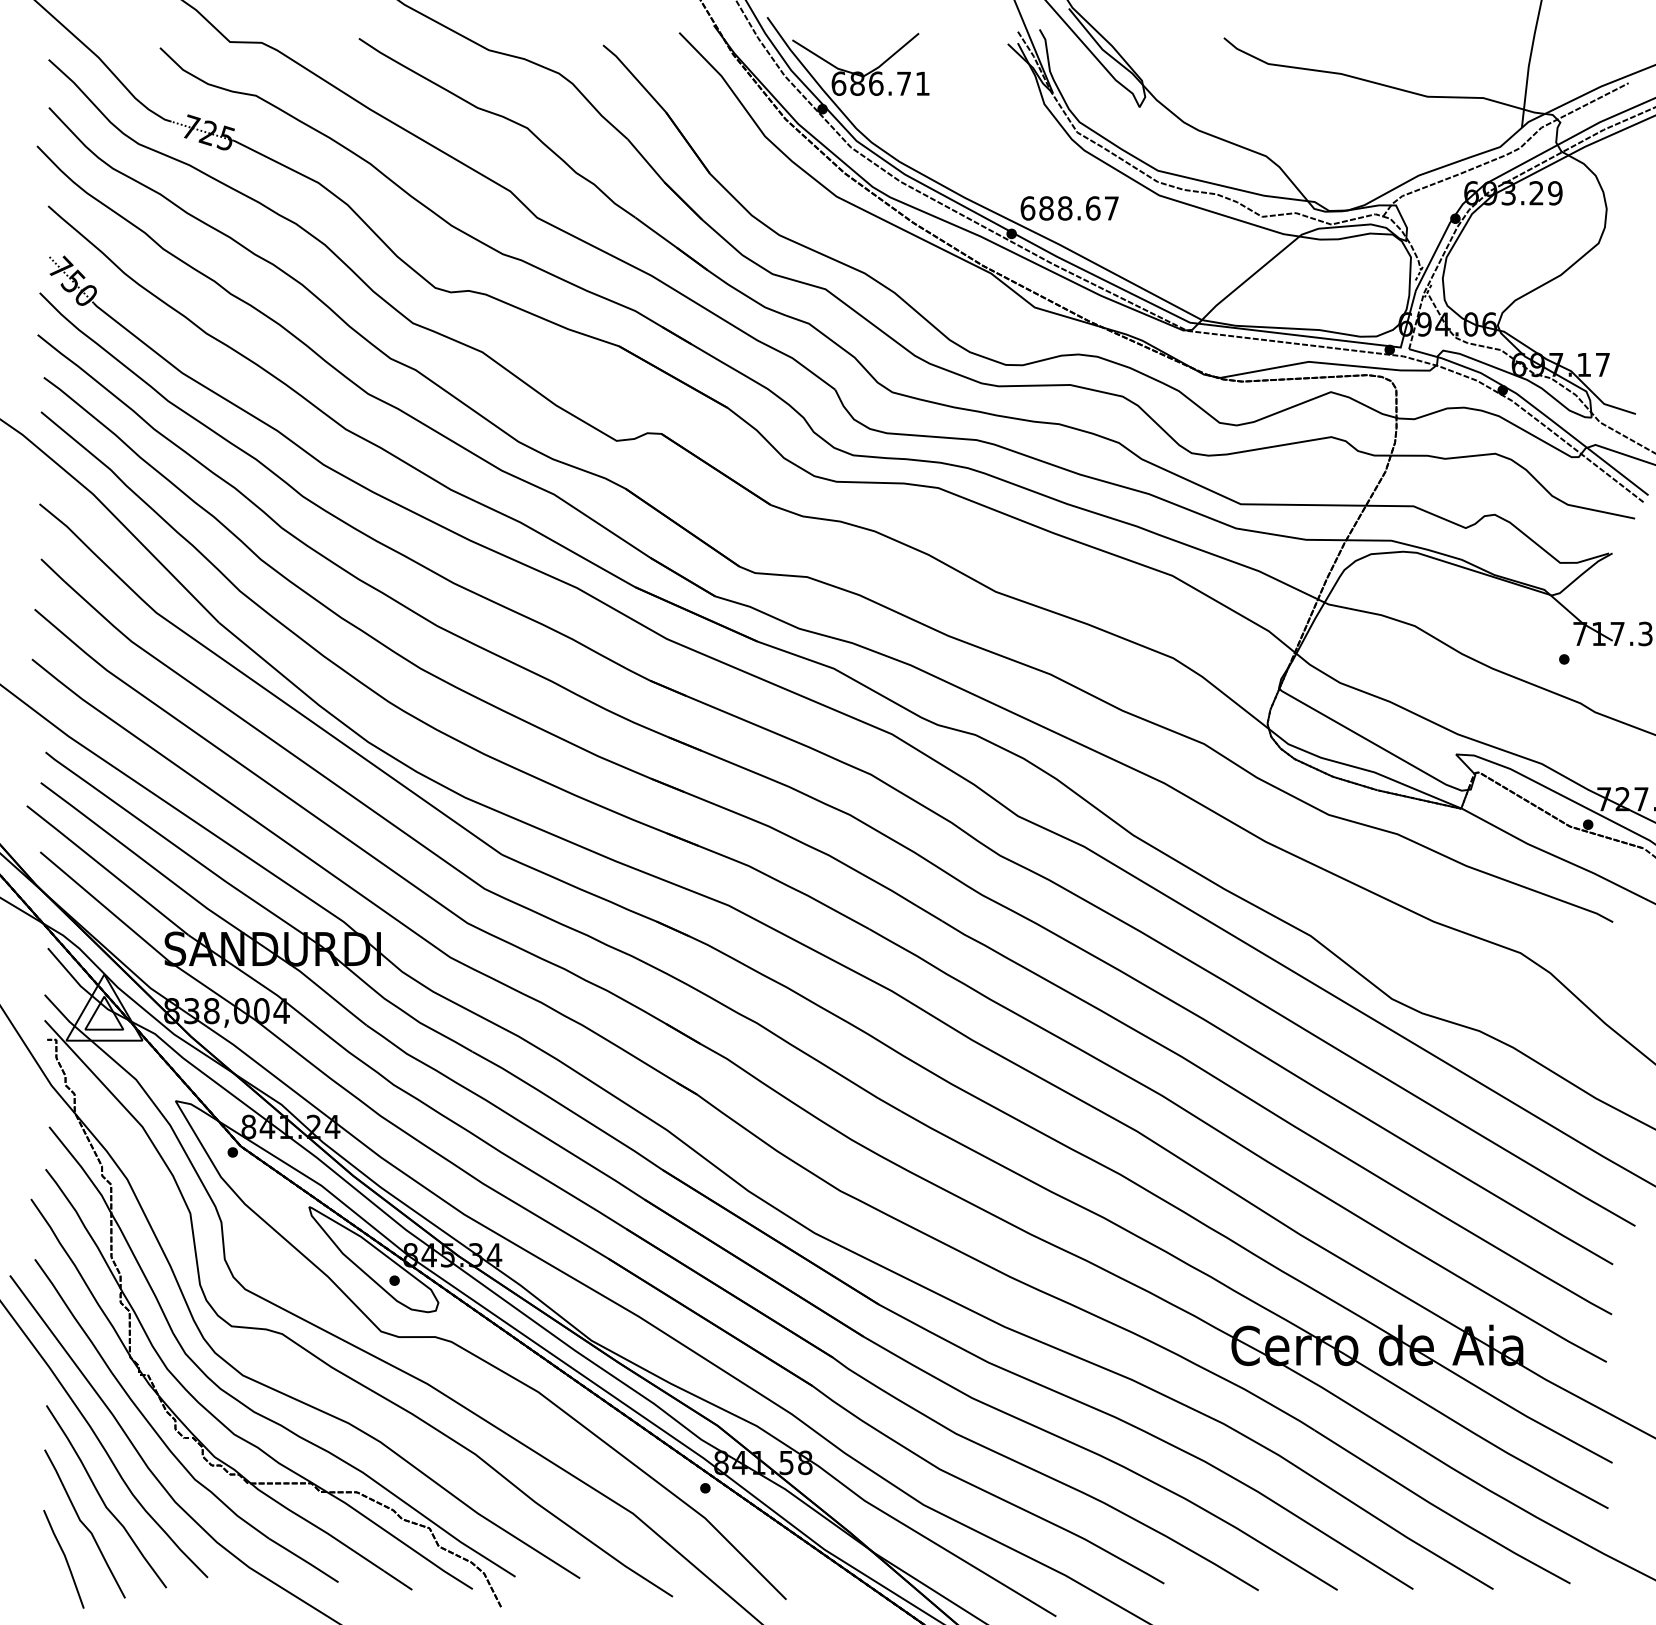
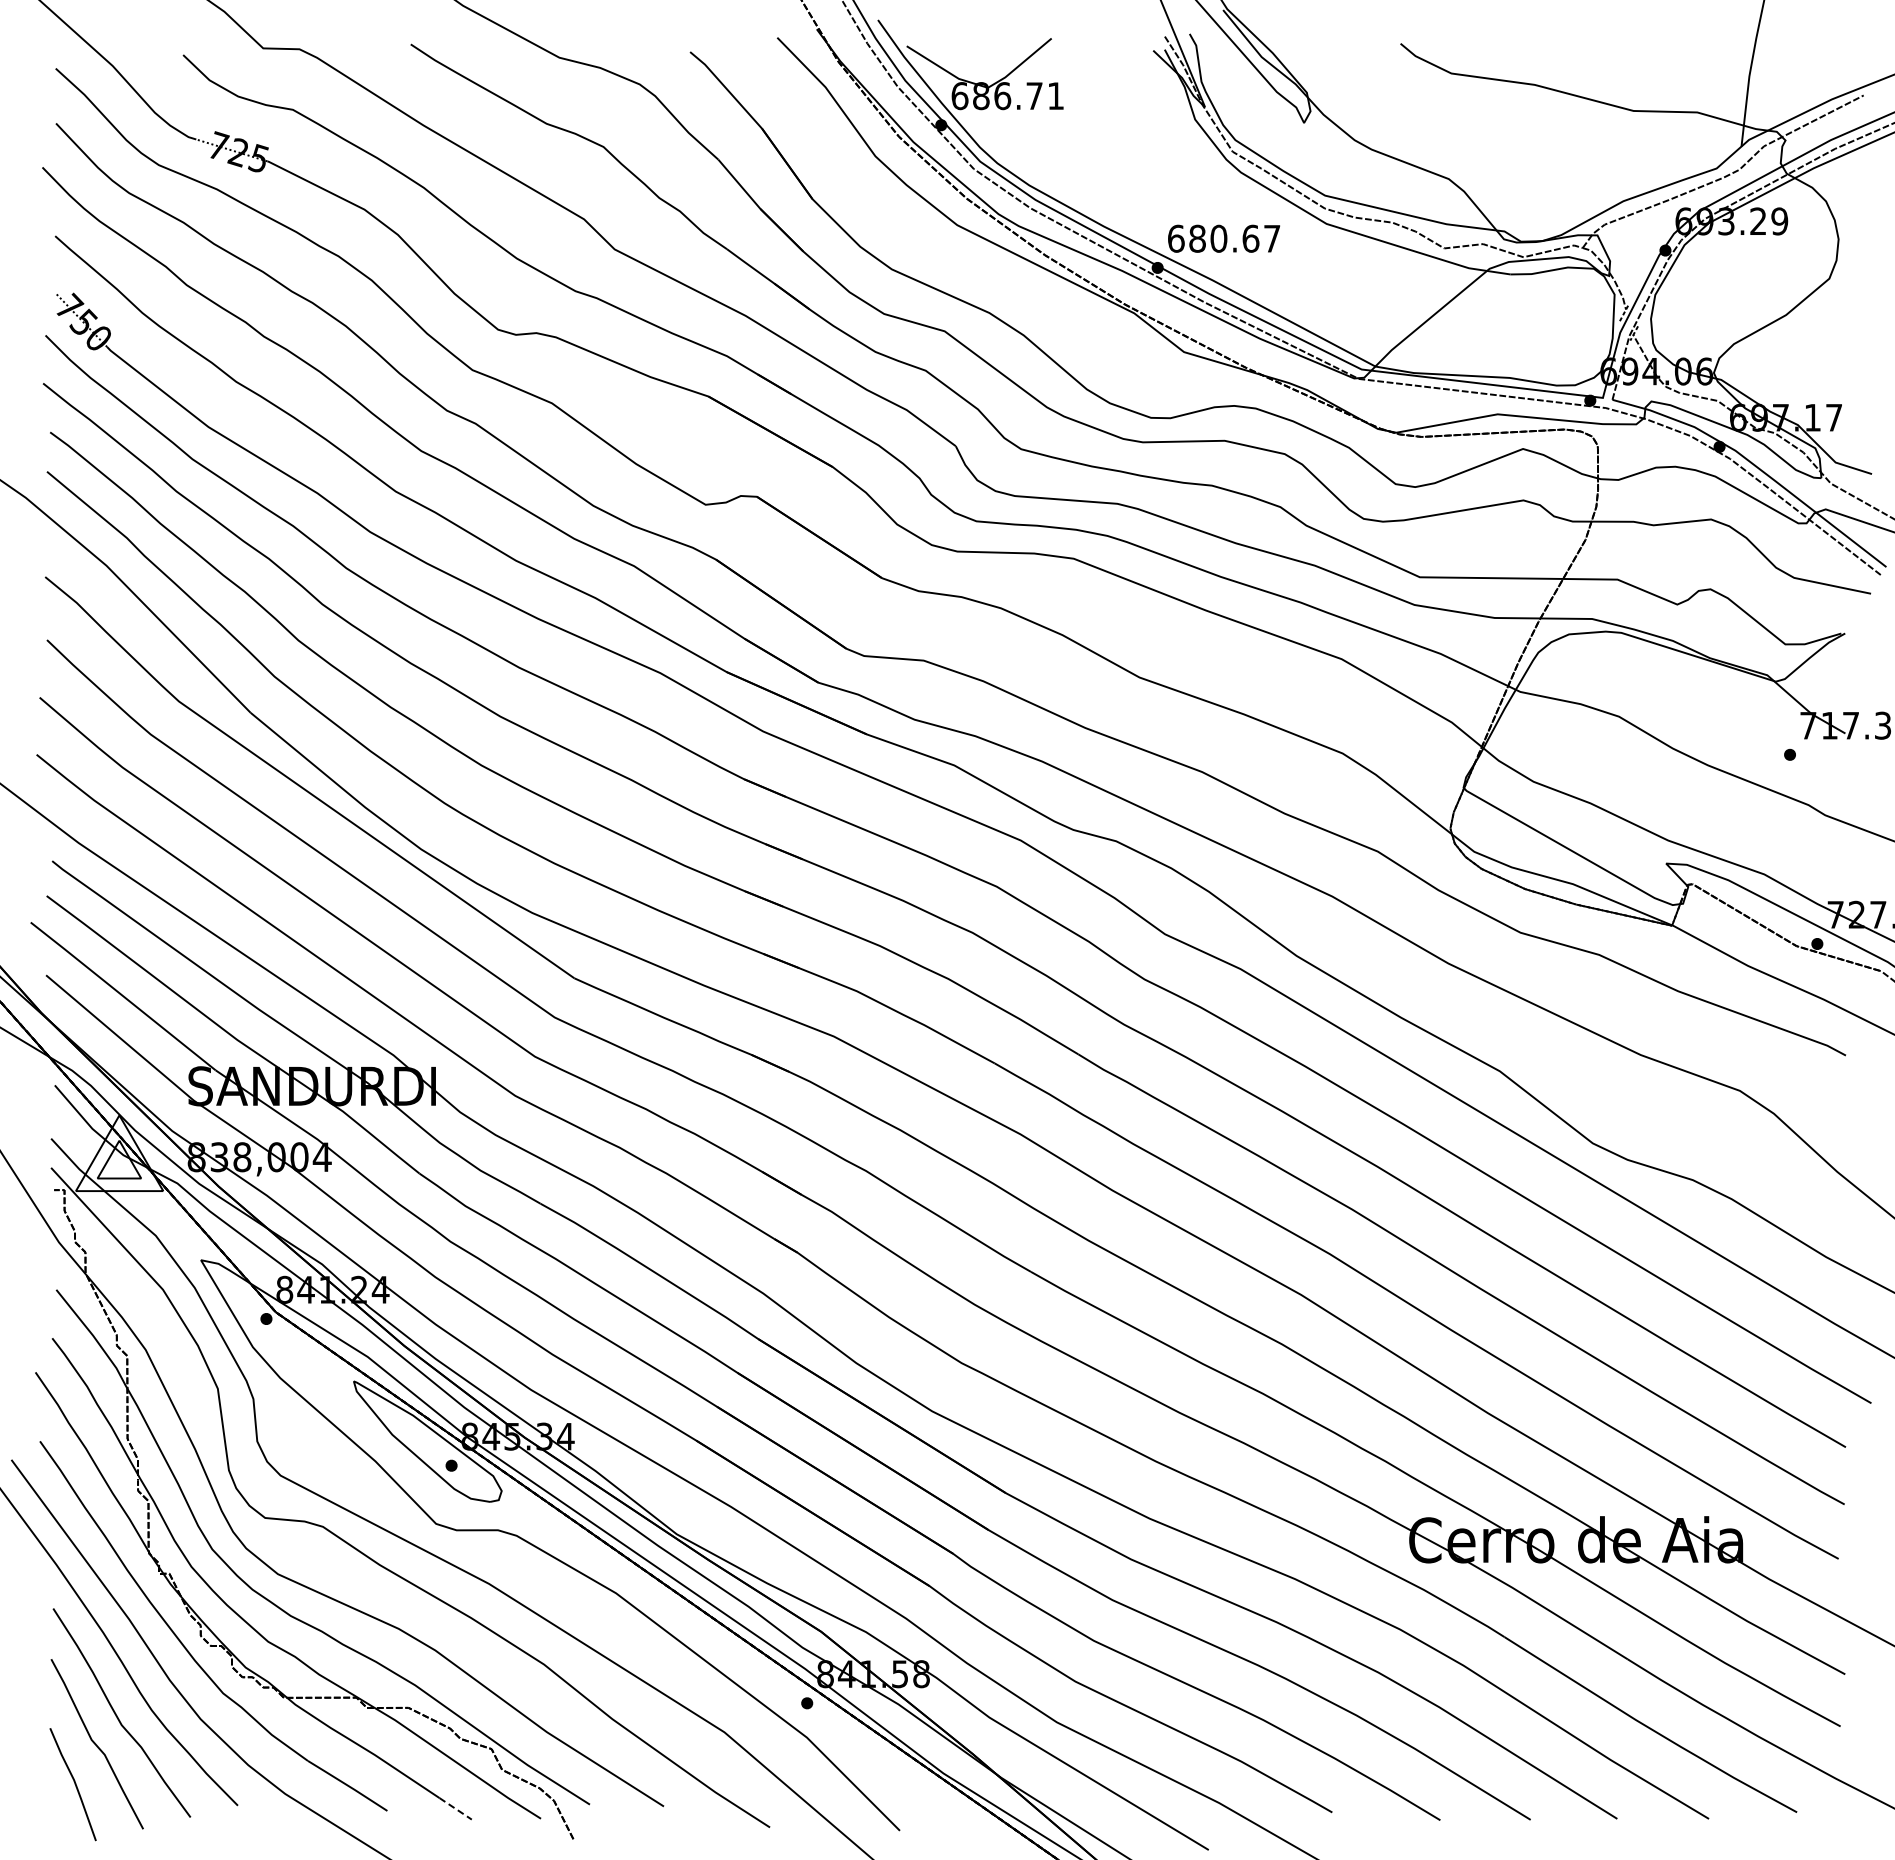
text: (1064, 208) -> (1218, 238), 688.67 -> 680.67
line: (398, 1581) -> (456, 1809), solid -> dashed

